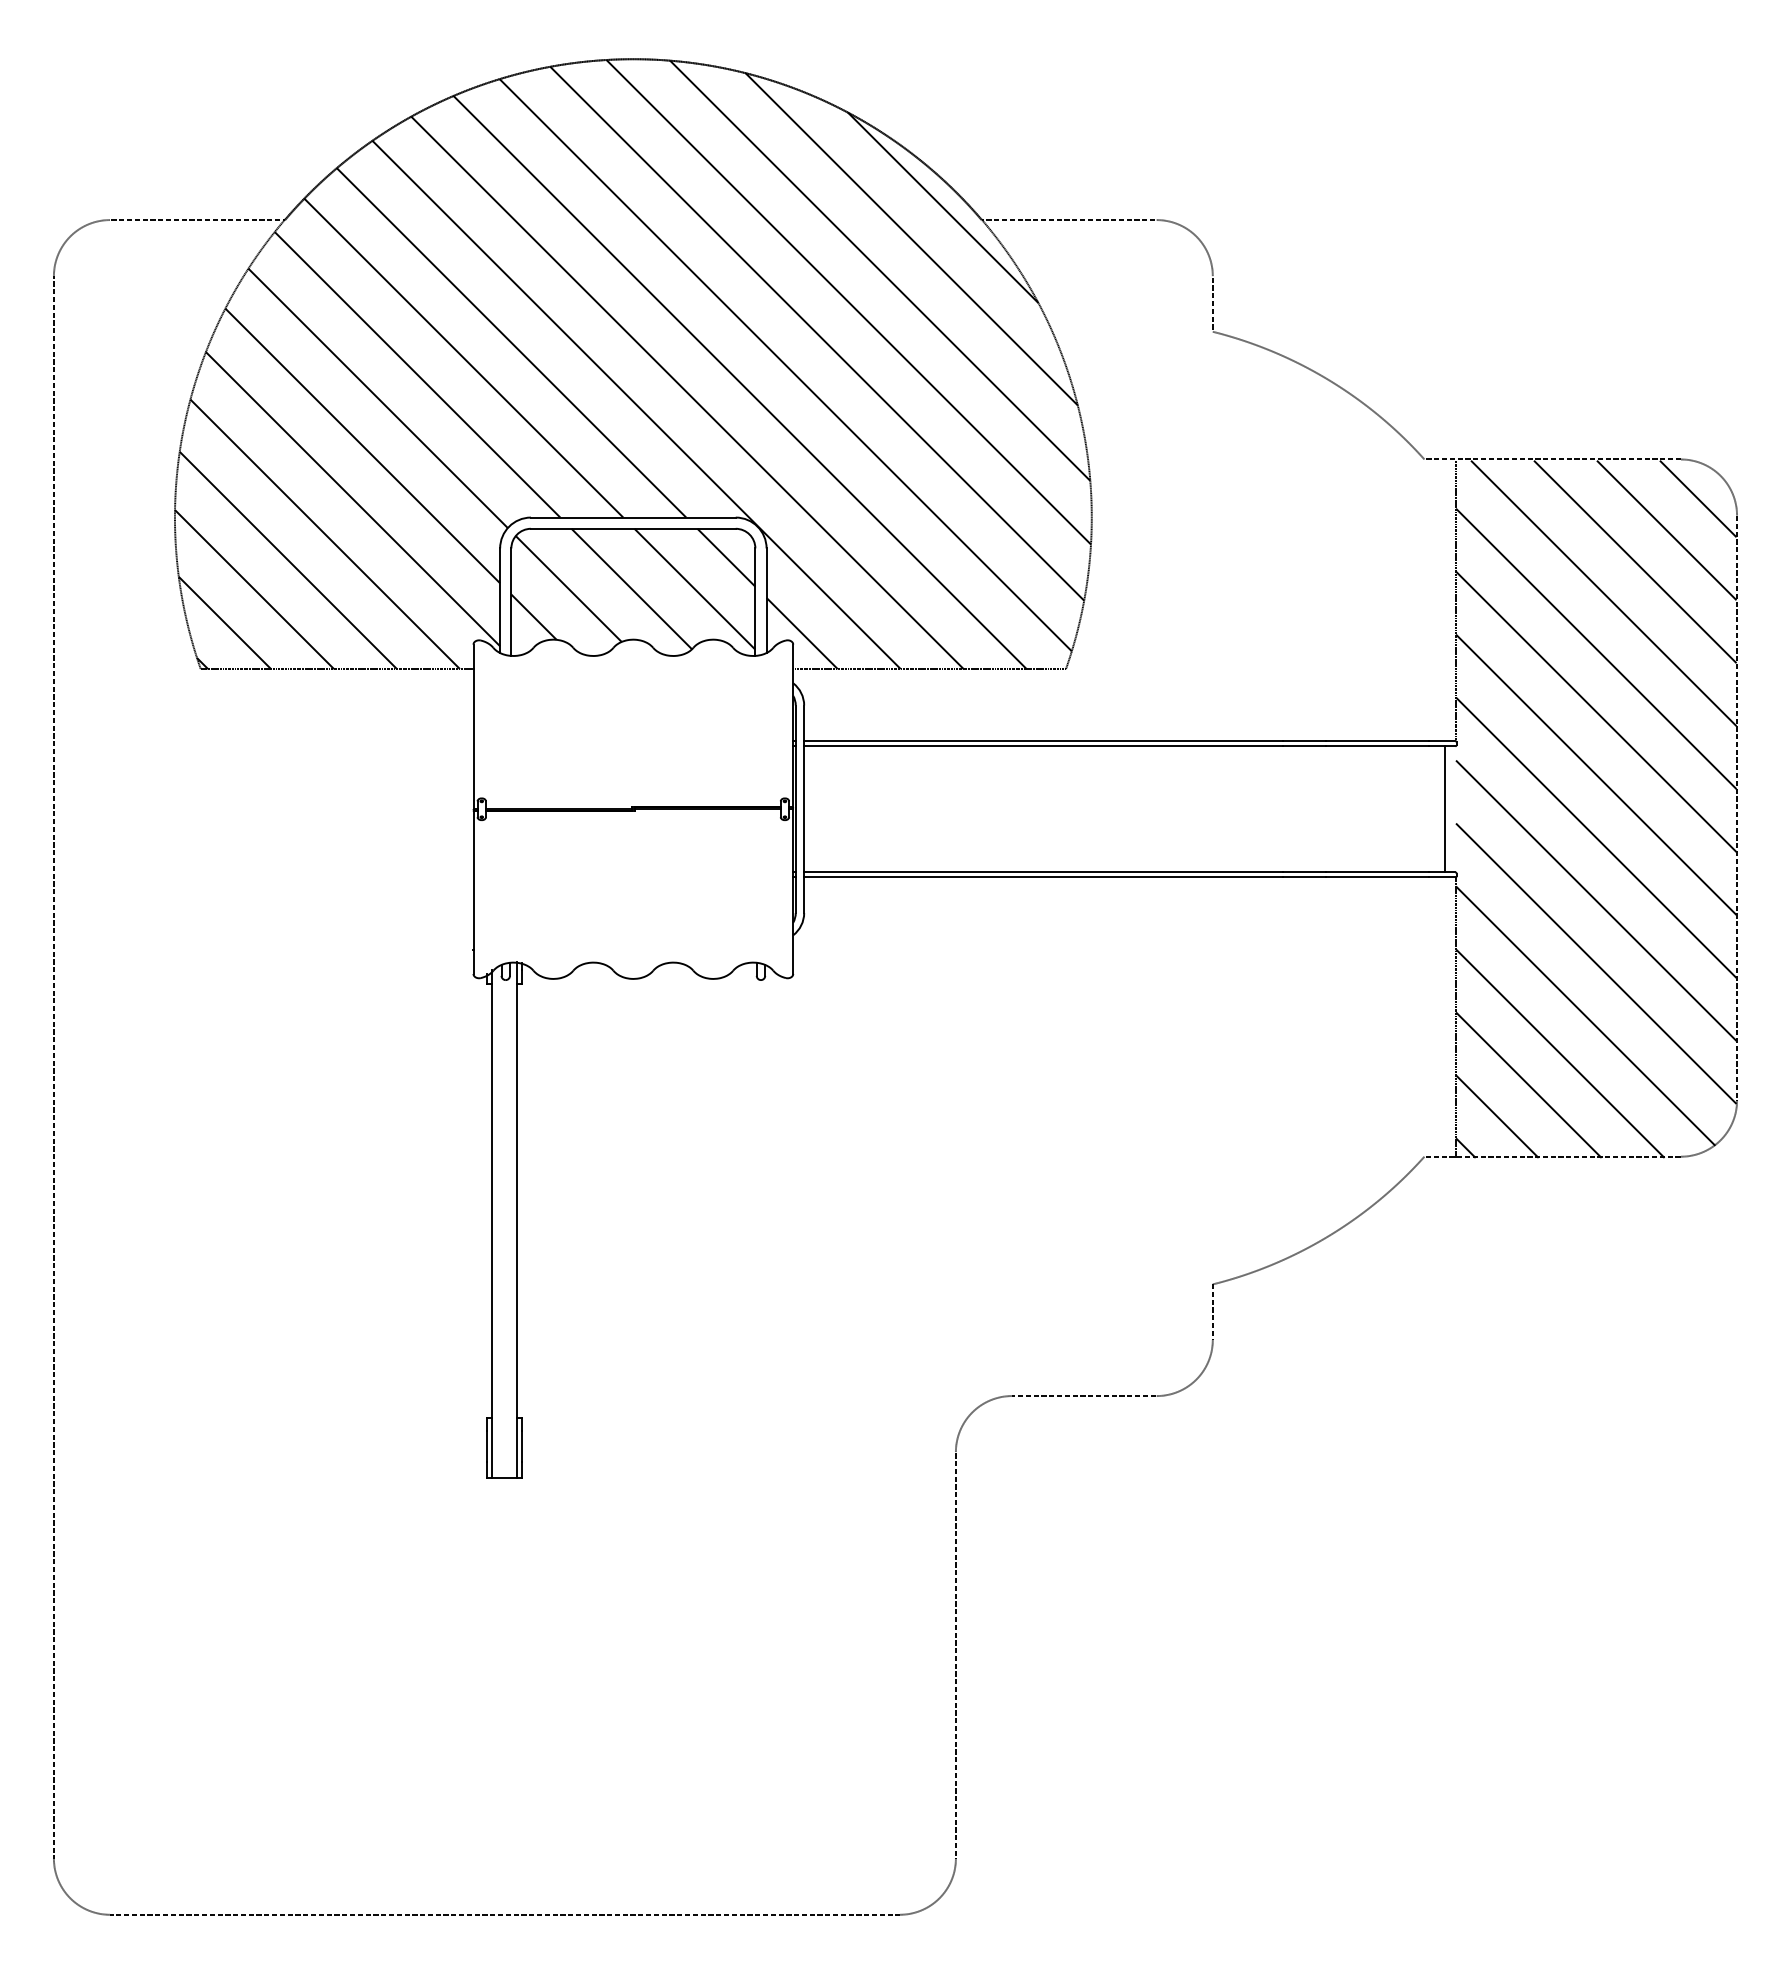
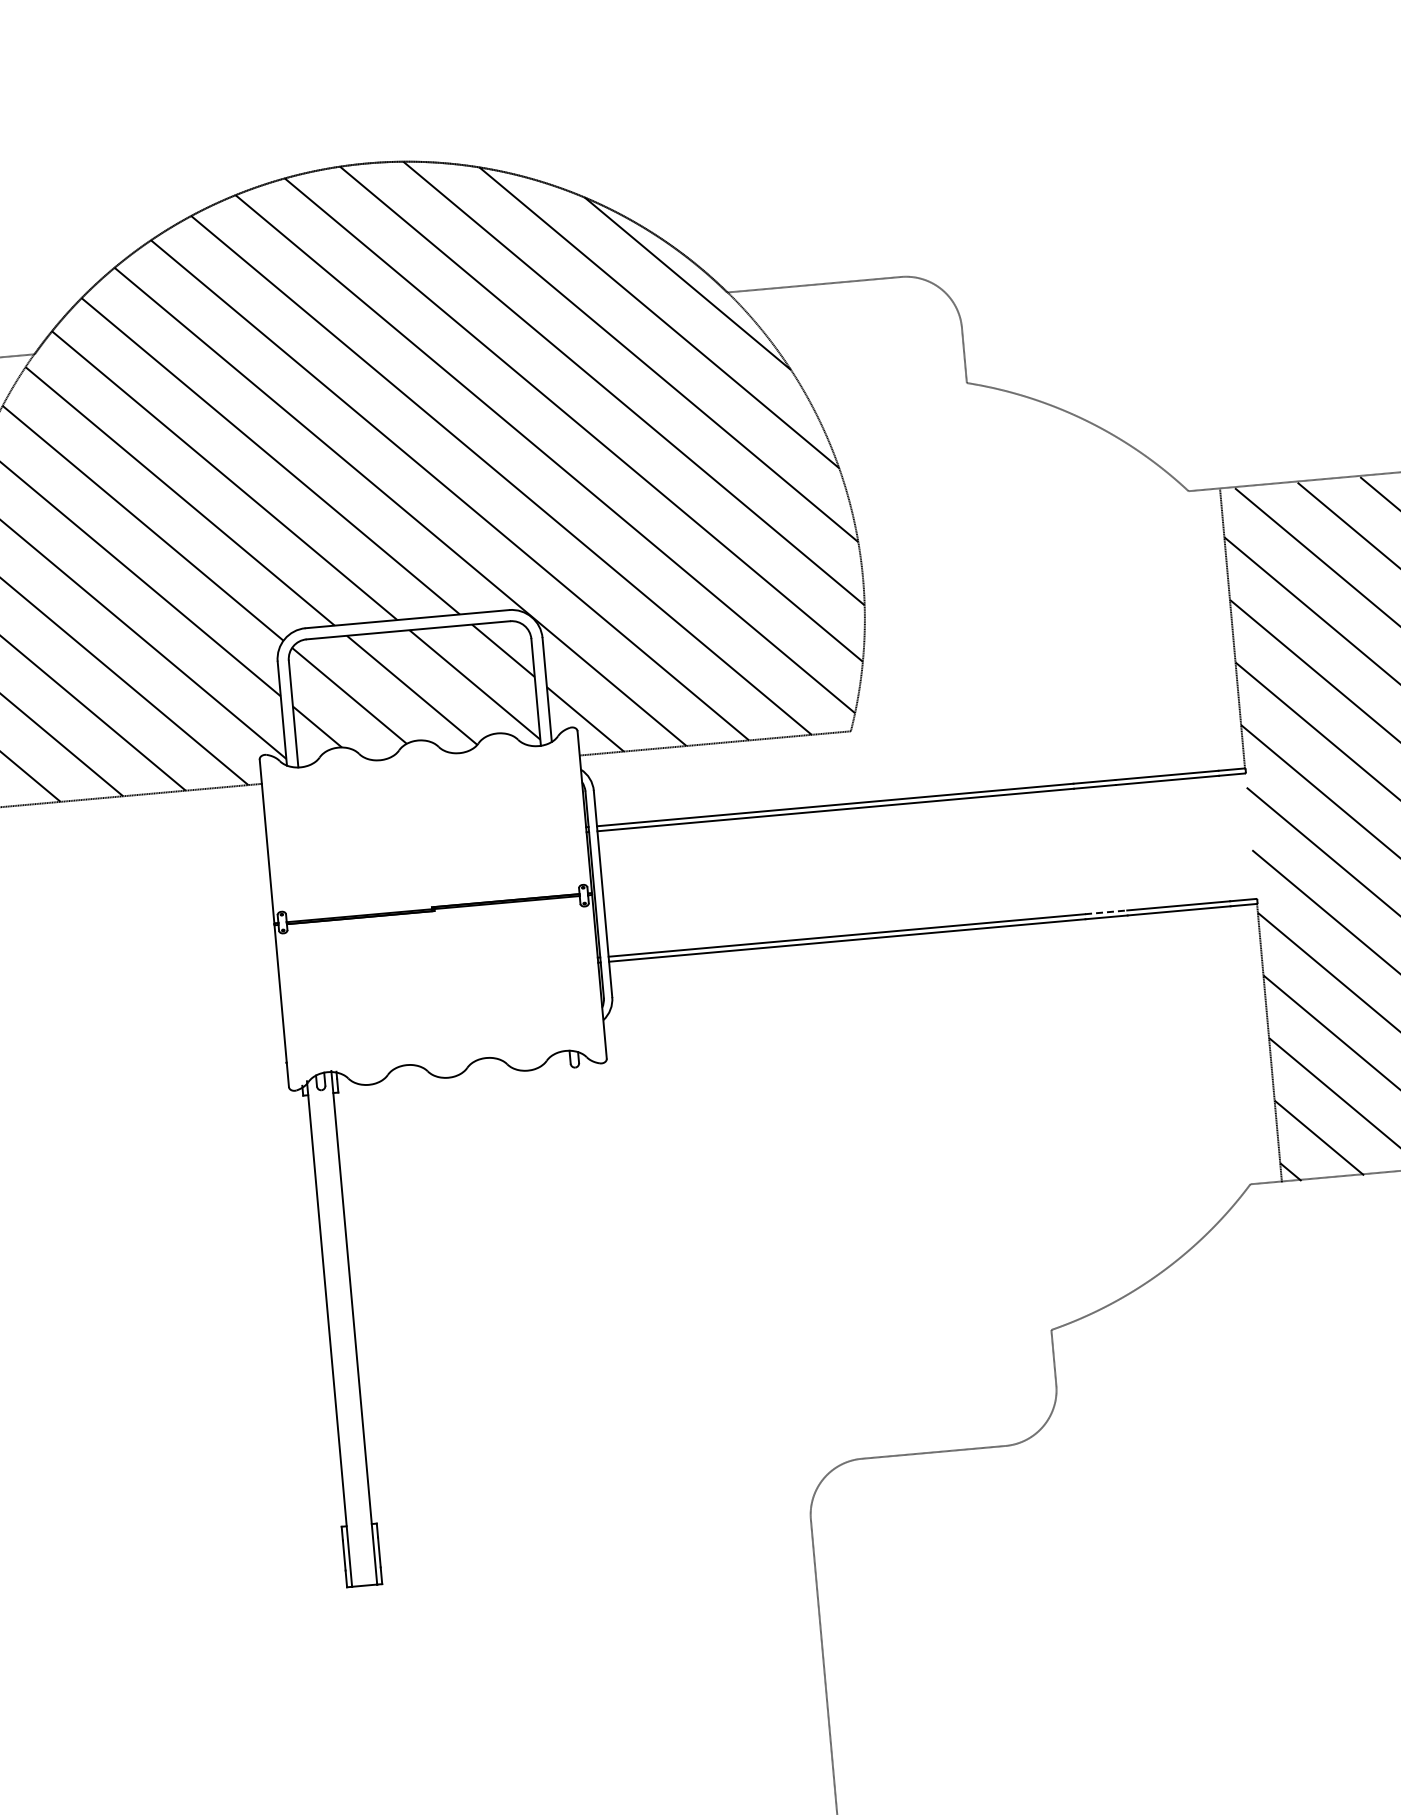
line: (1444, 809) -> (1239, 837), removed
line: (1305, 872) -> (1106, 912), solid -> dashed

